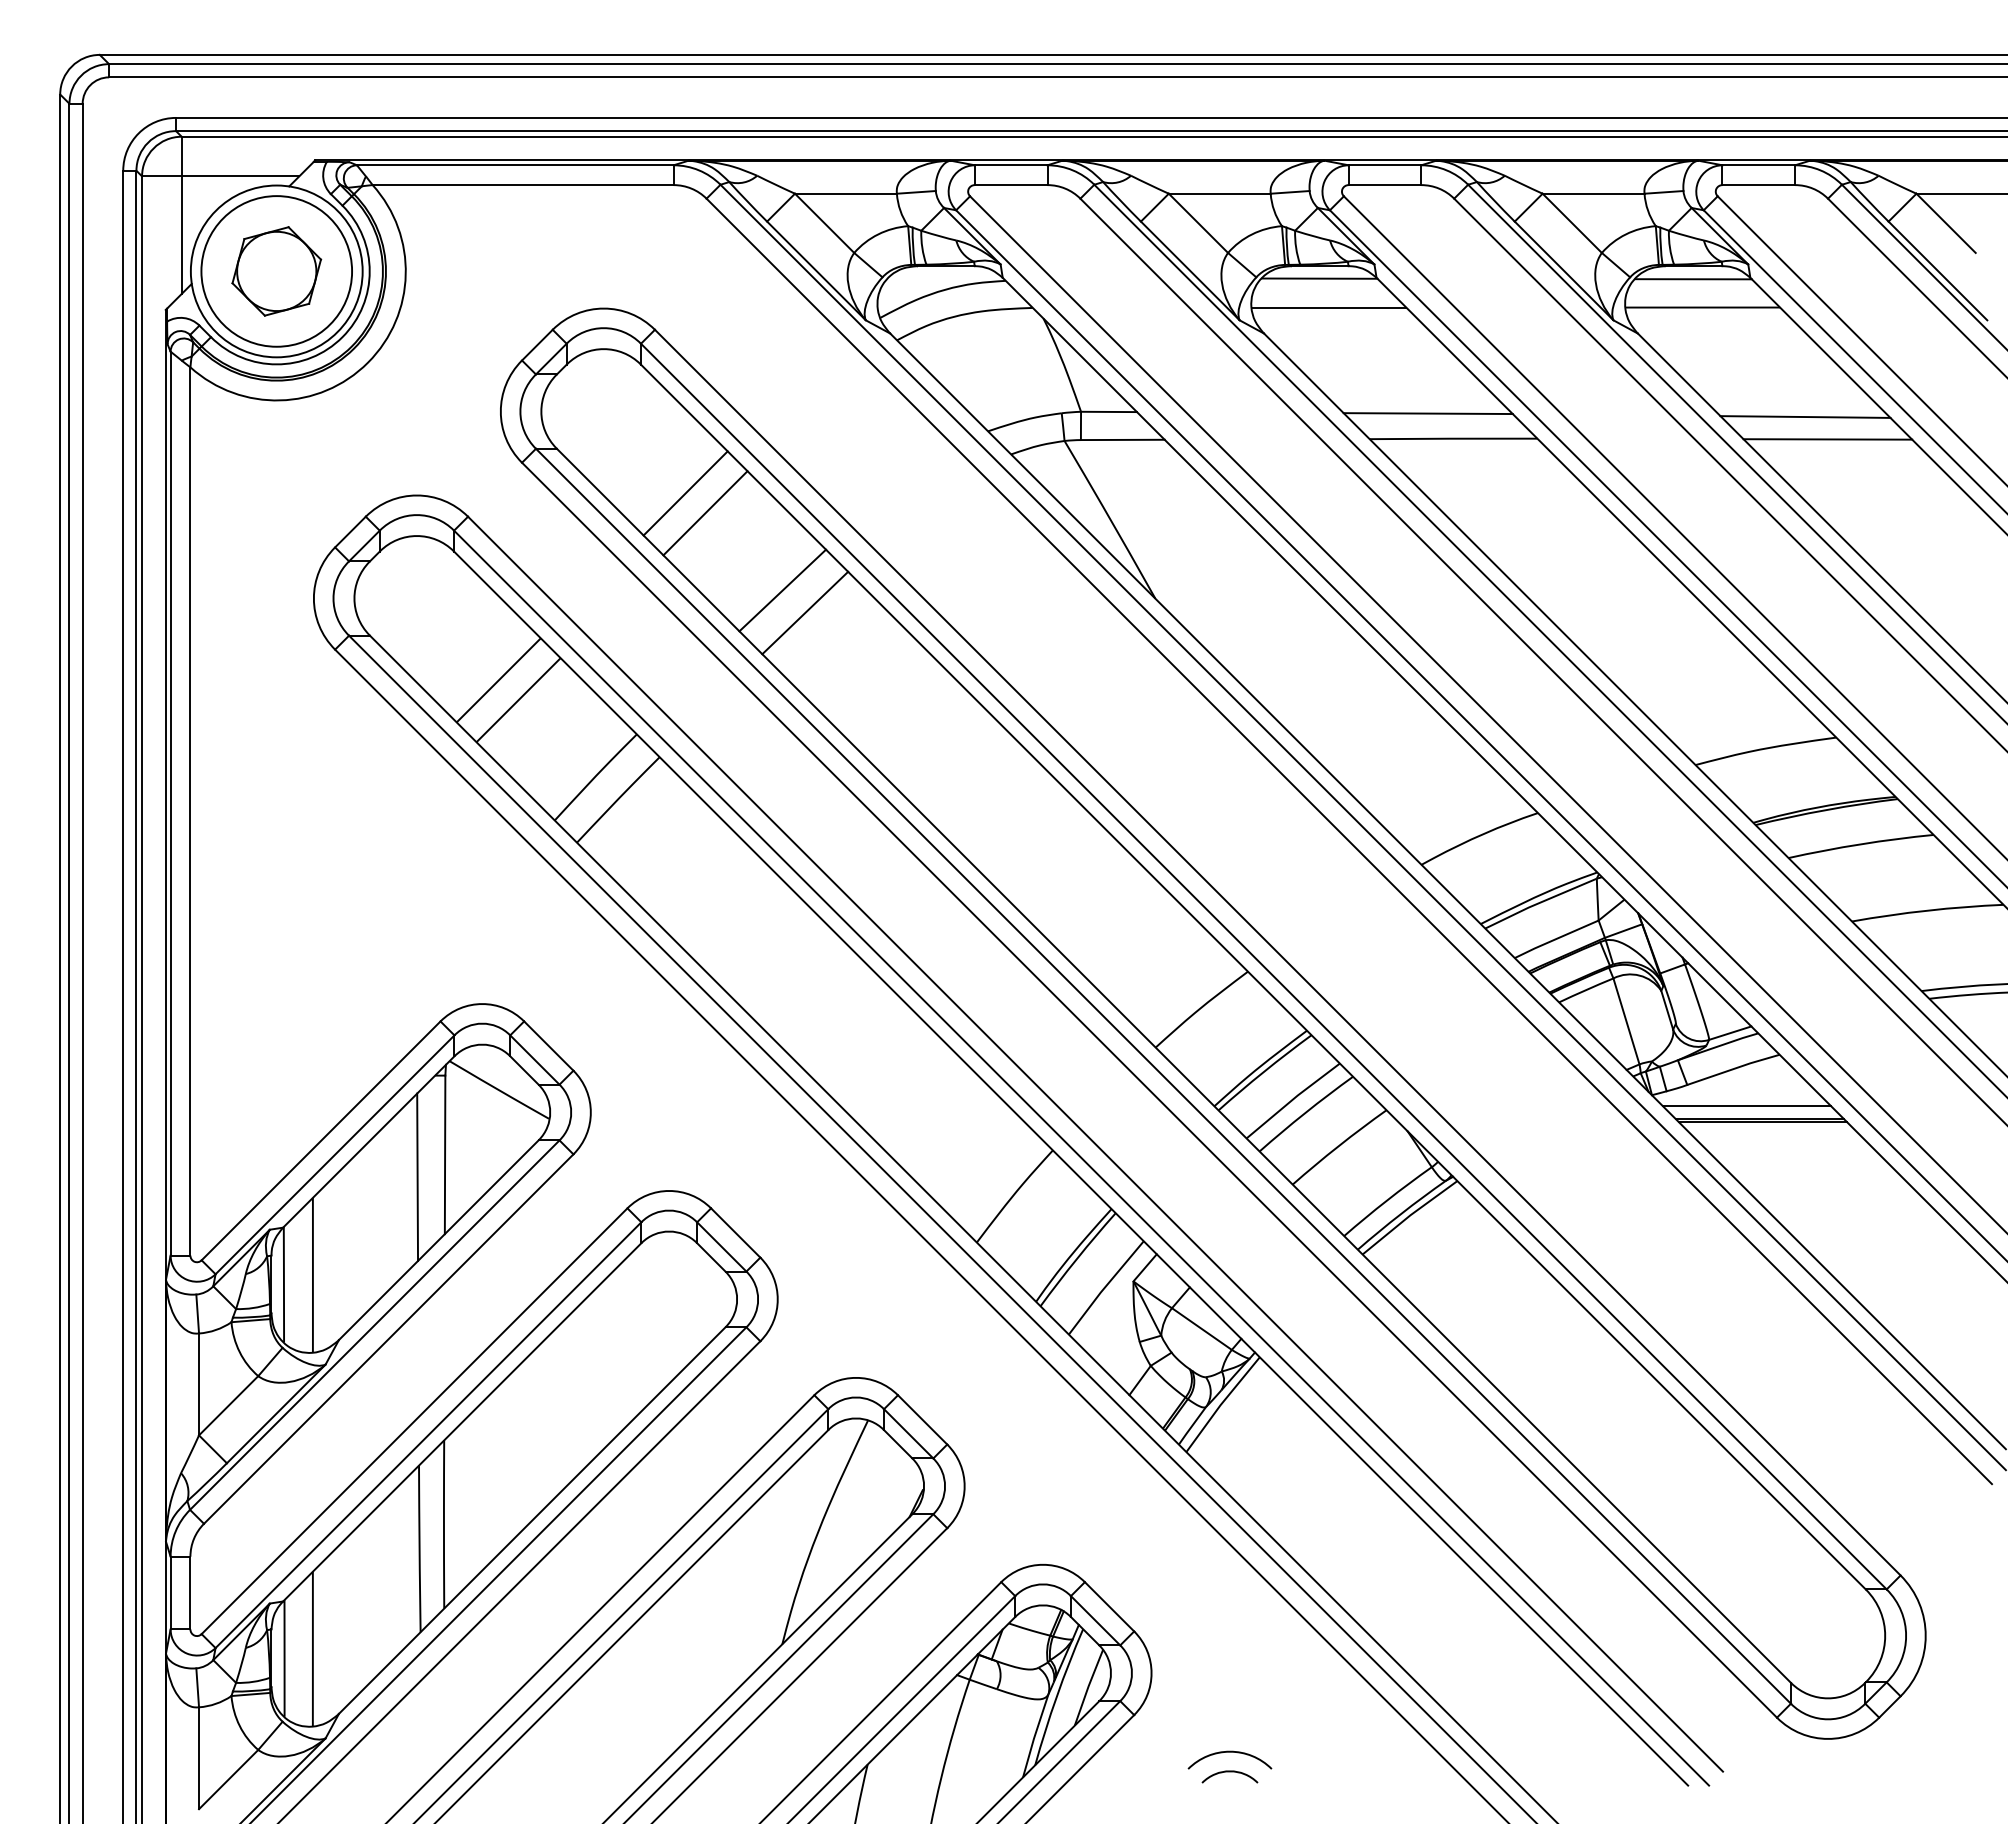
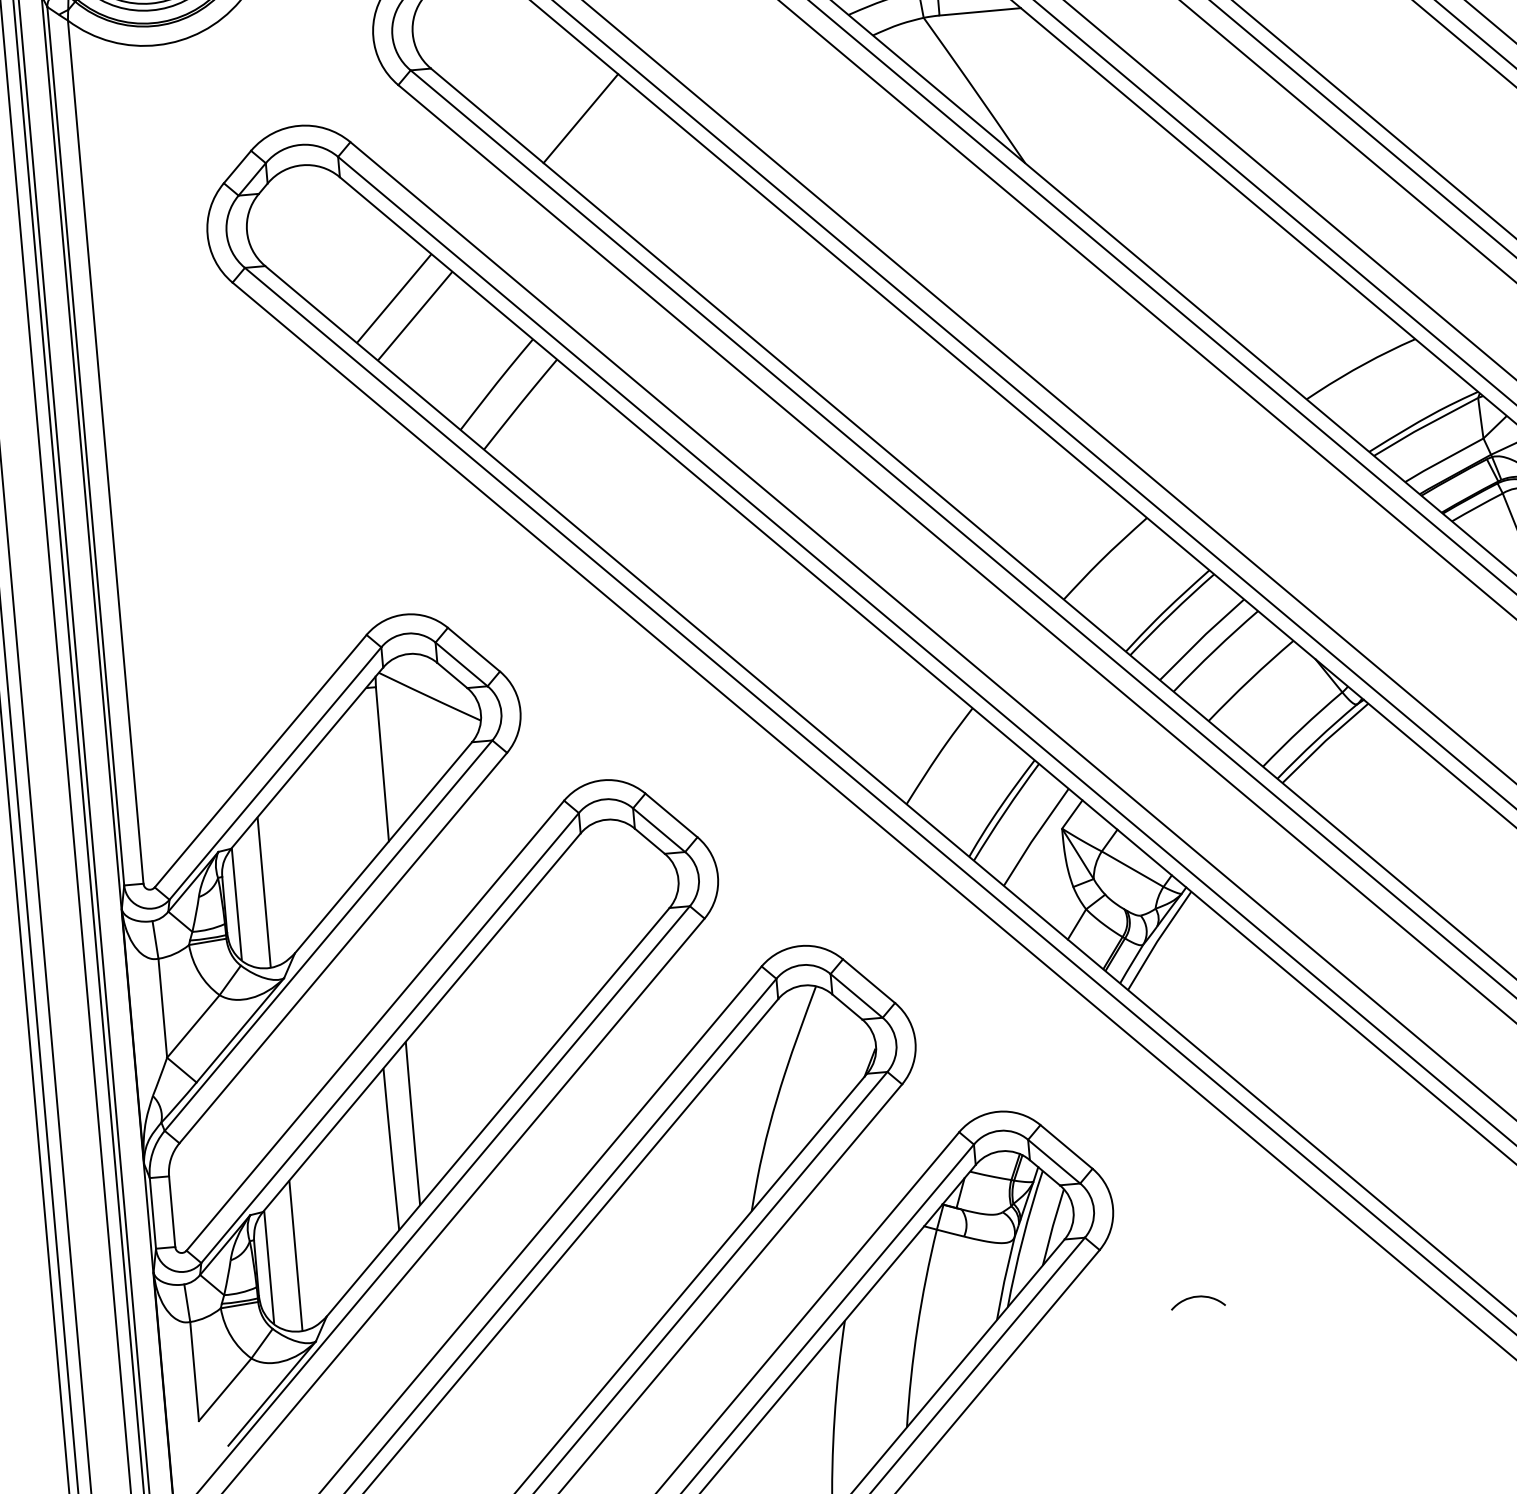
line: (685, 493) -> (559, 101), removed
line: (782, 590) -> (662, 187), removed
line: (805, 612) -> (686, 206), removed
line: (417, 1176) -> (357, 787), removed
curve: (1229, 1752) -> (1195, 1278), removed

